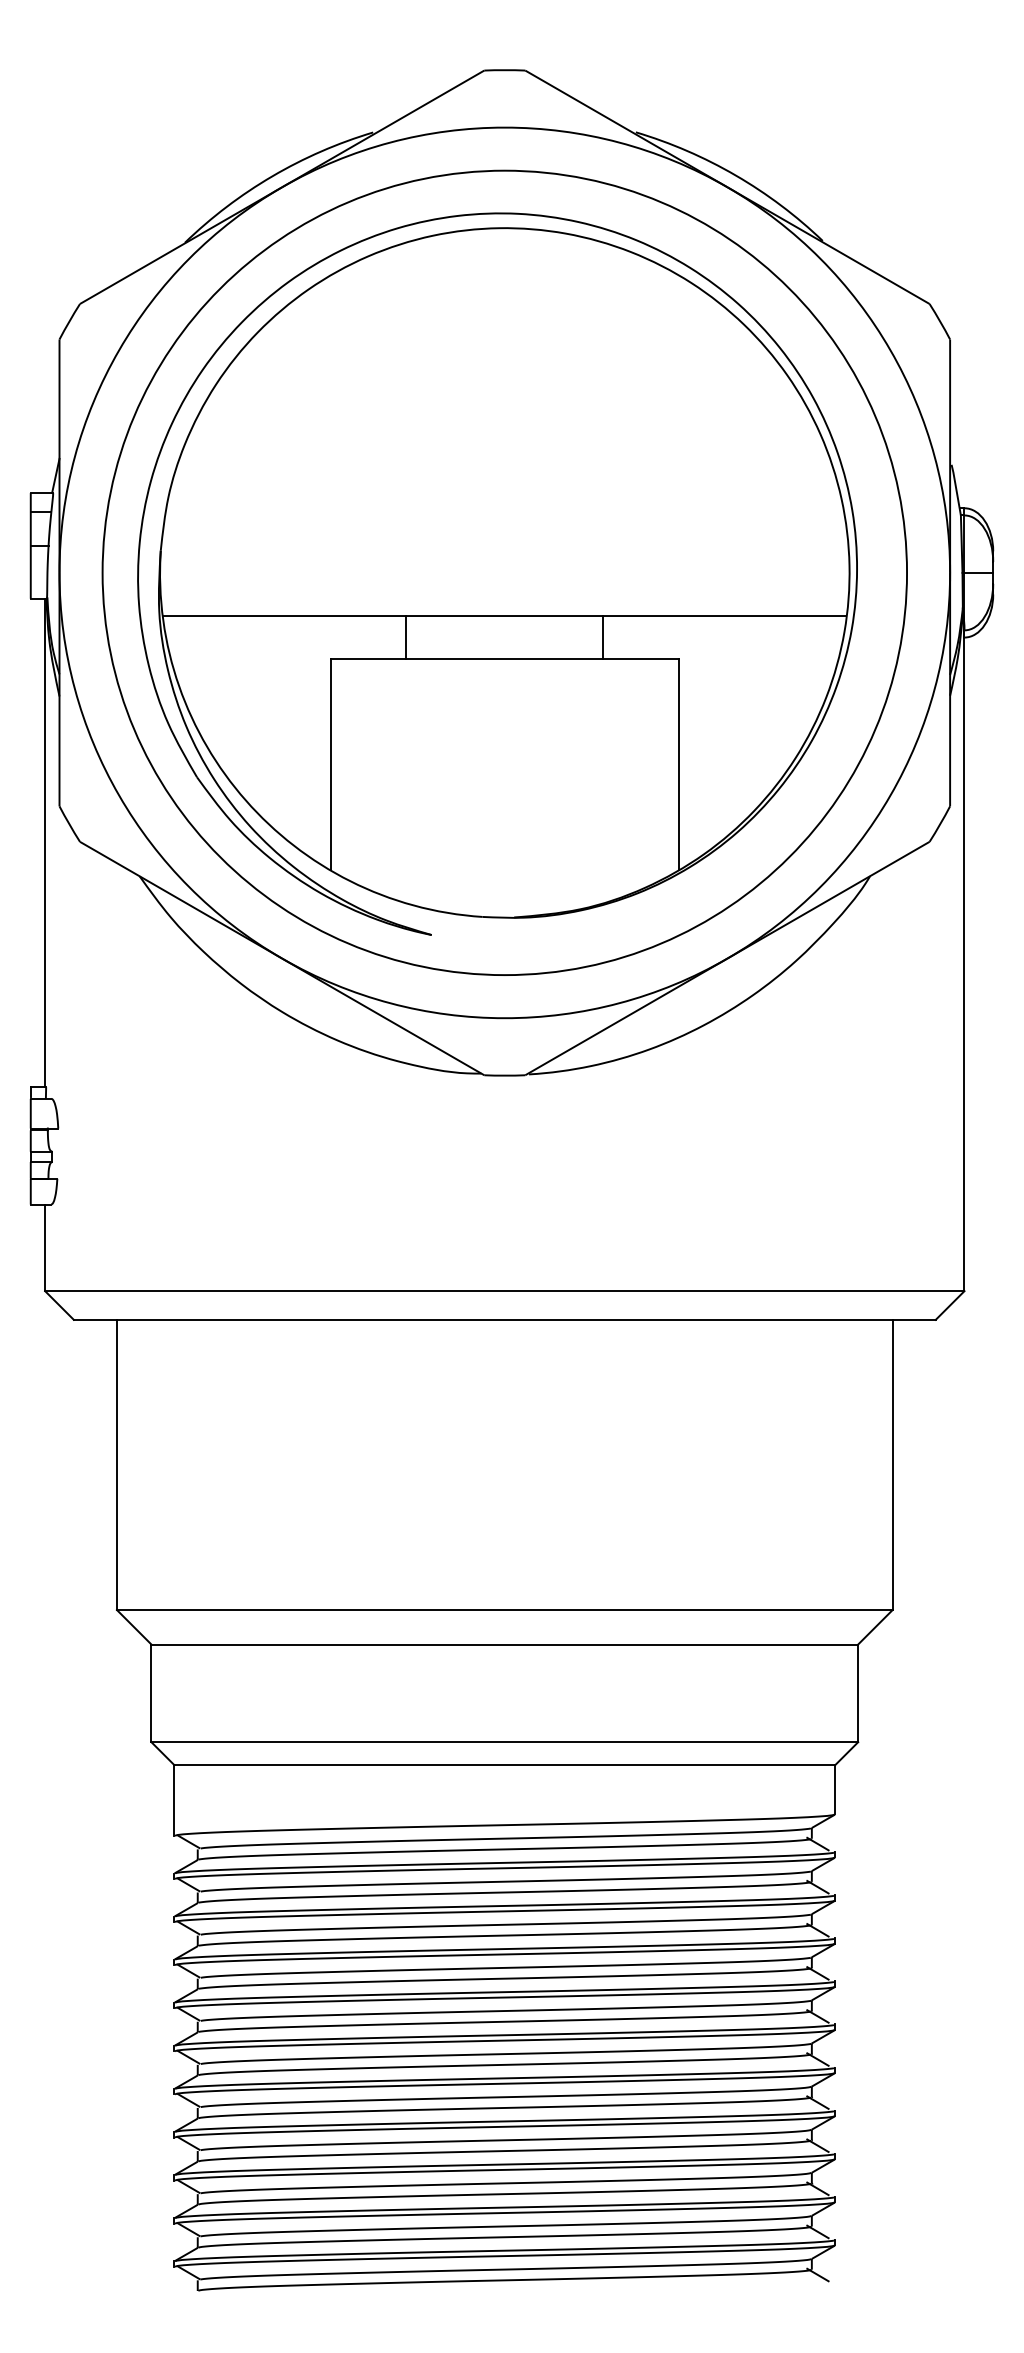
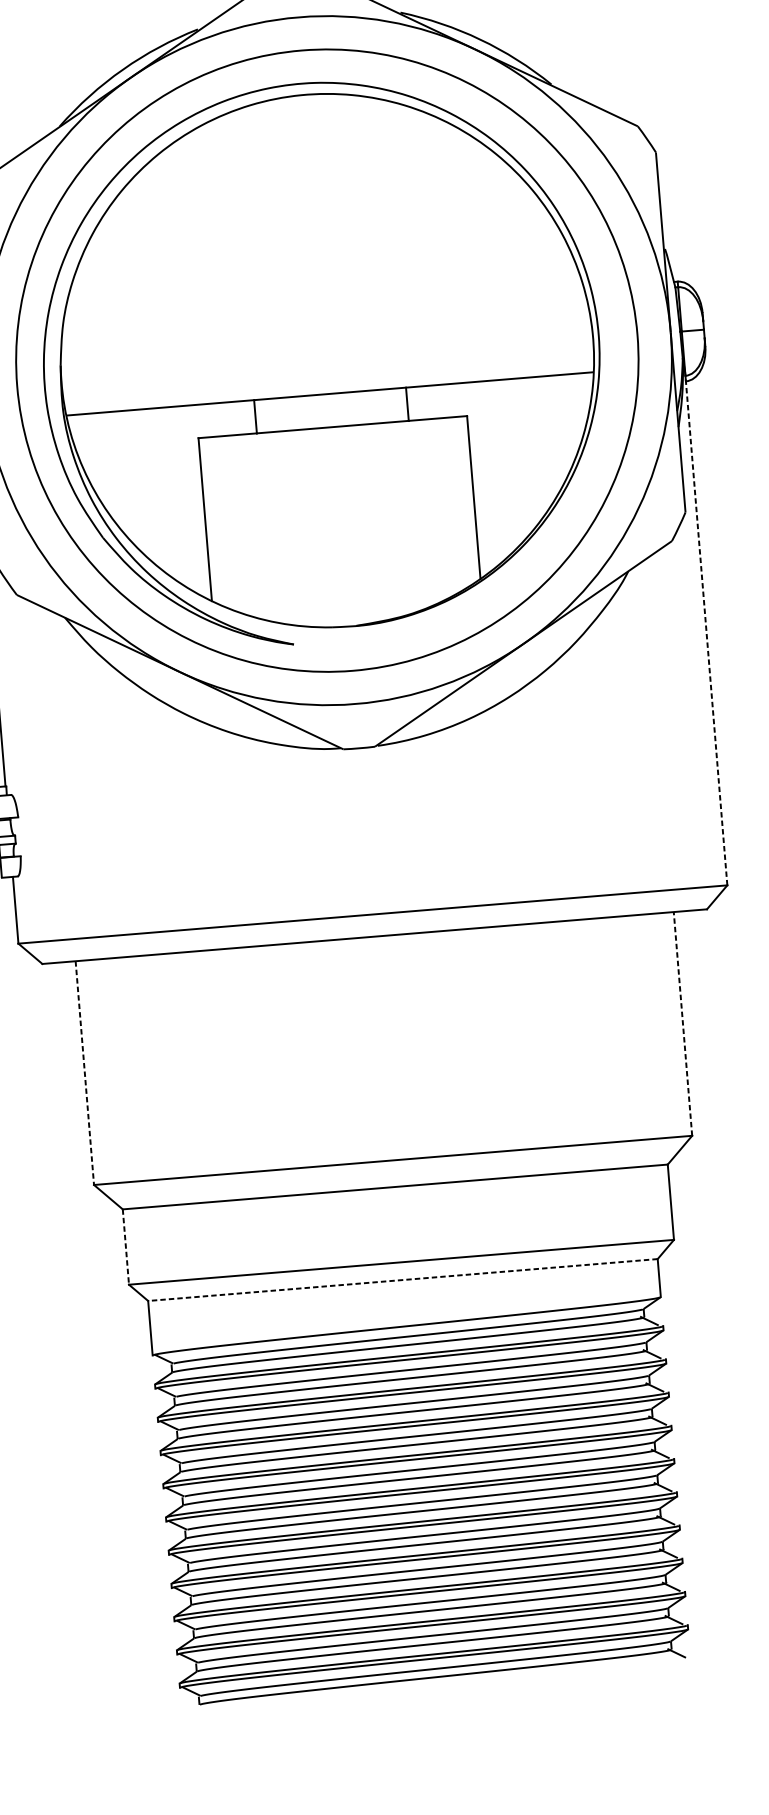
line: (964, 960) -> (706, 630), solid -> dashed
line: (892, 1464) -> (682, 1023), solid -> dashed
line: (116, 1465) -> (84, 1073), solid -> dashed
line: (151, 1693) -> (125, 1247), solid -> dashed
line: (504, 1765) -> (402, 1280), solid -> dashed

